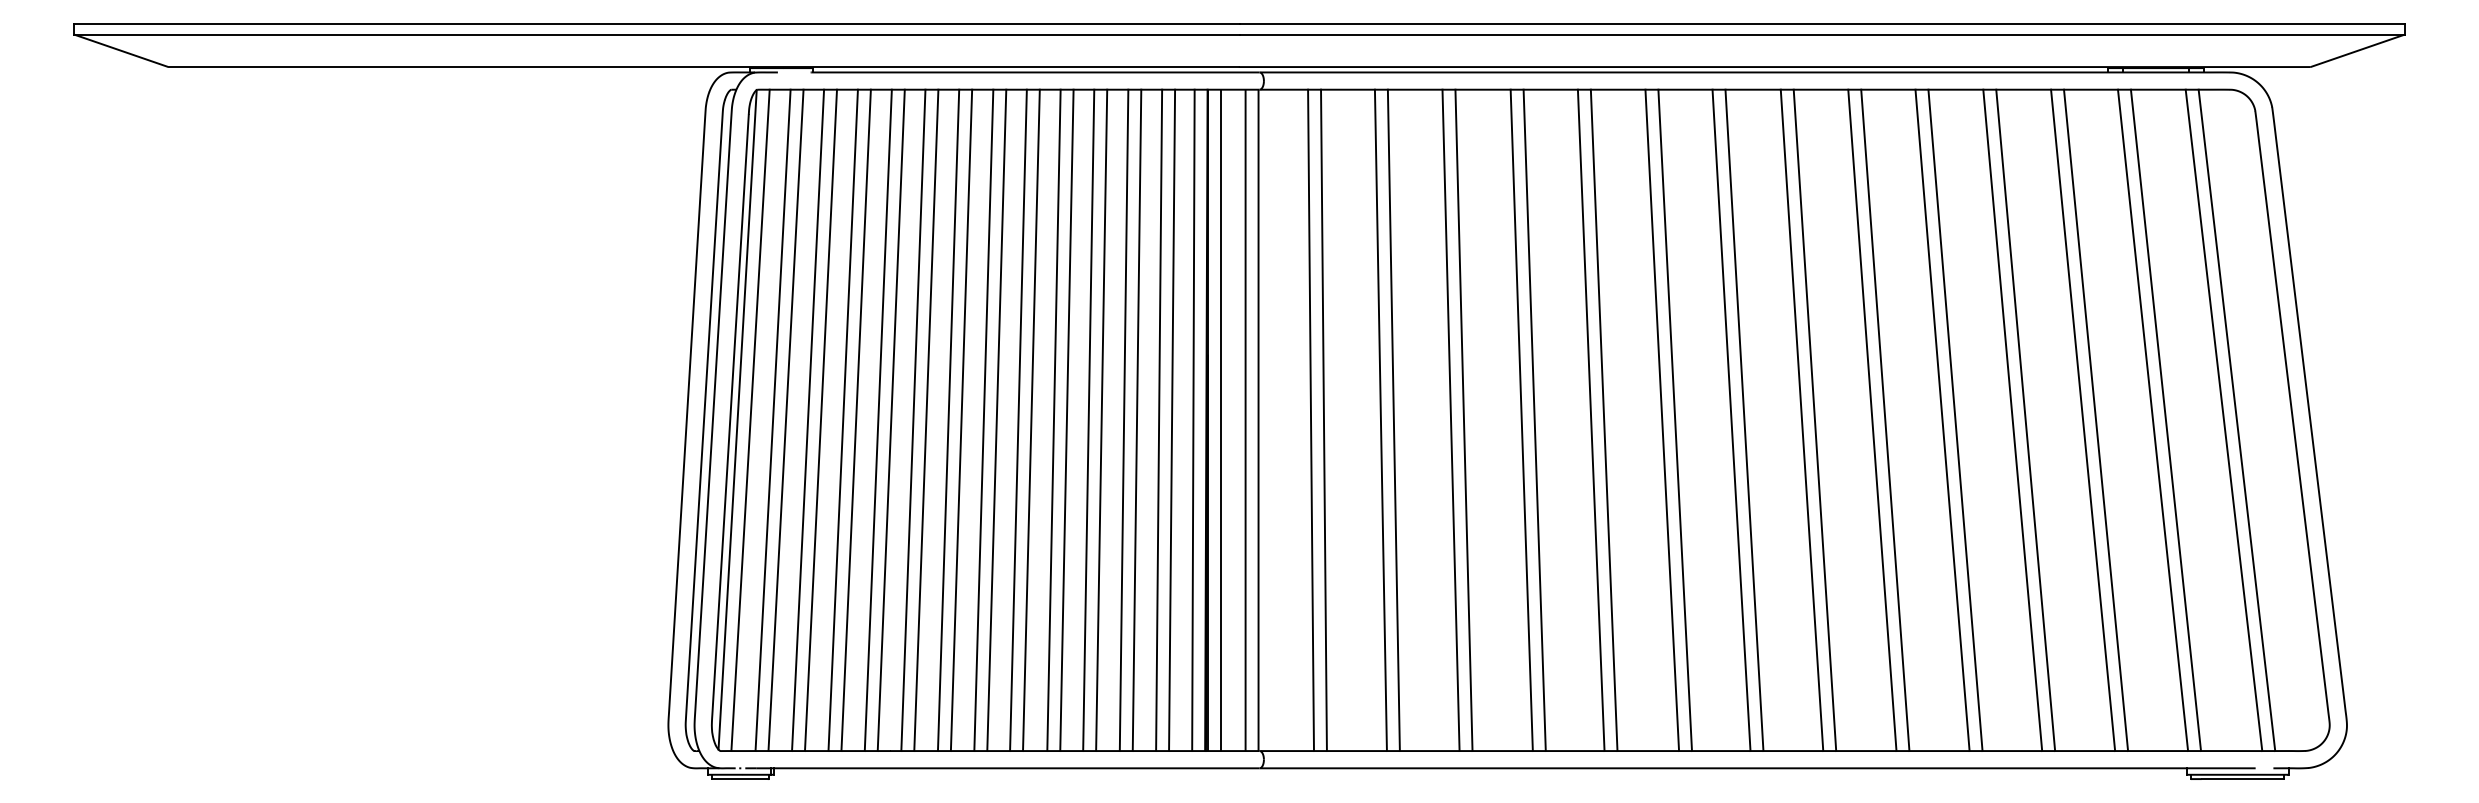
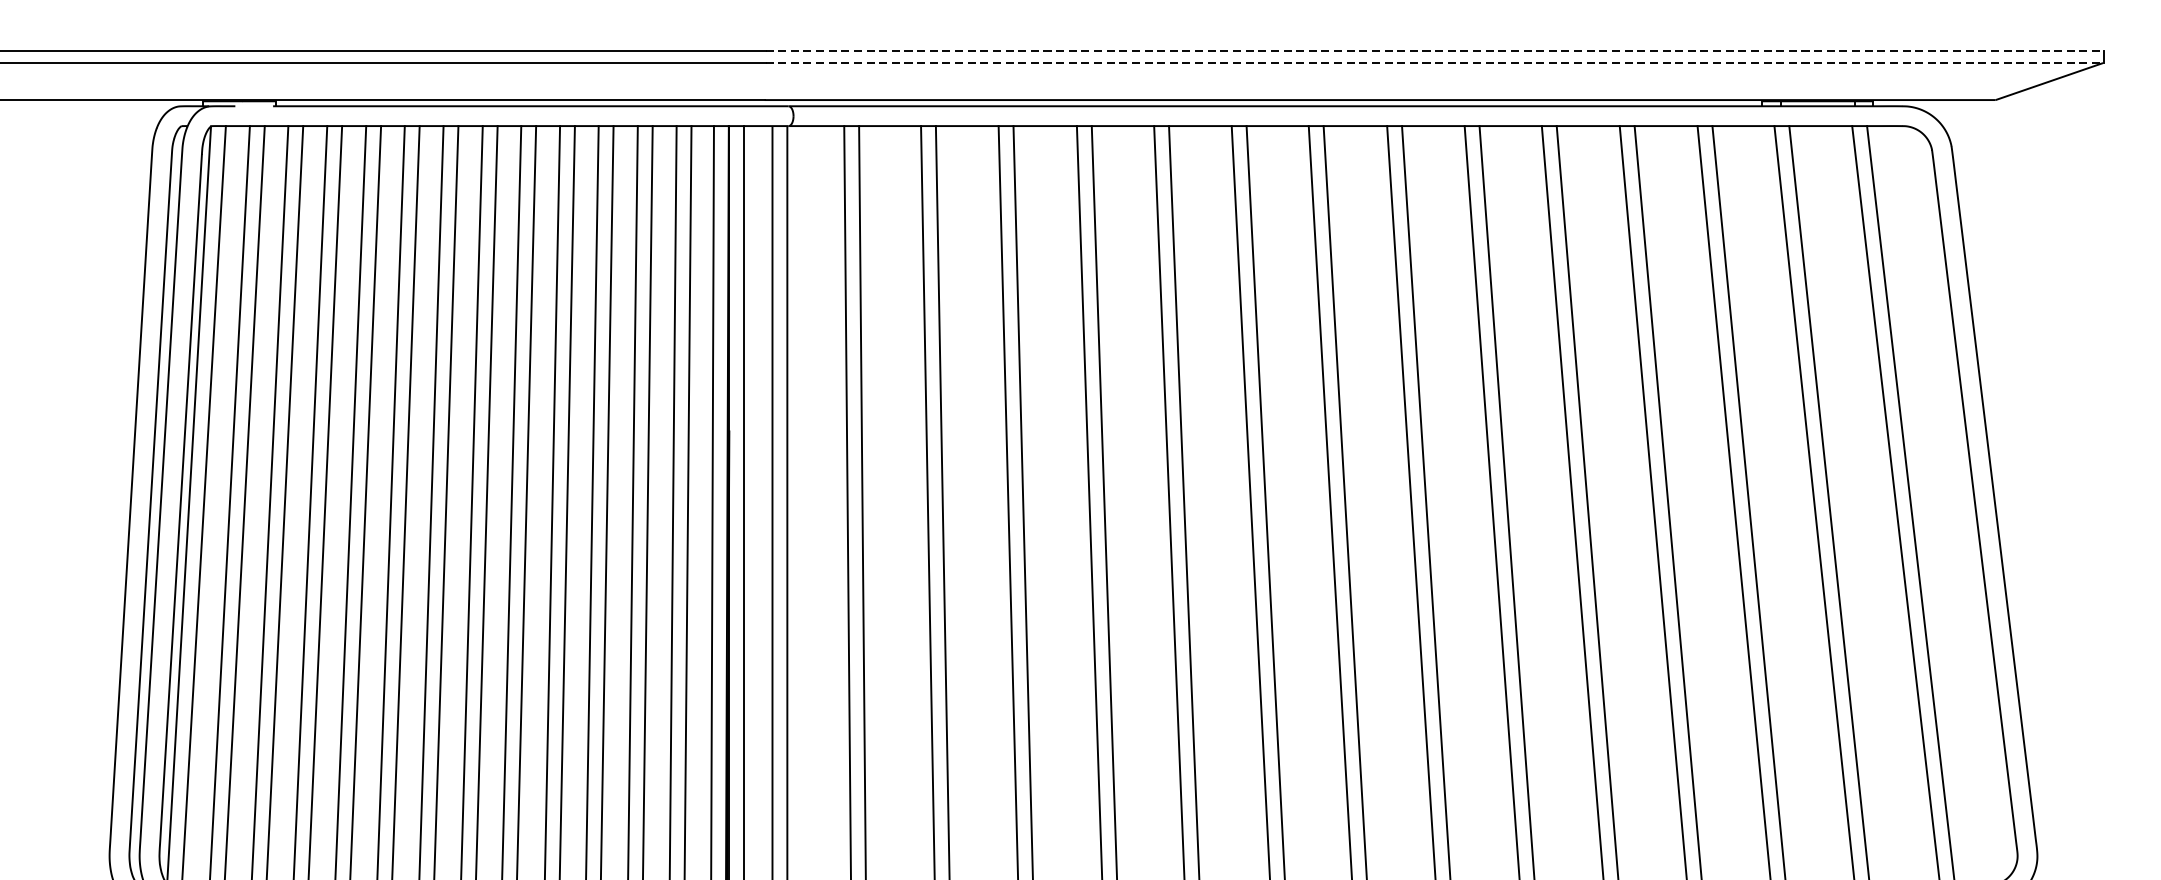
line: (1822, 23) -> (1435, 50), solid -> dashed
line: (1822, 34) -> (1435, 62), solid -> dashed

